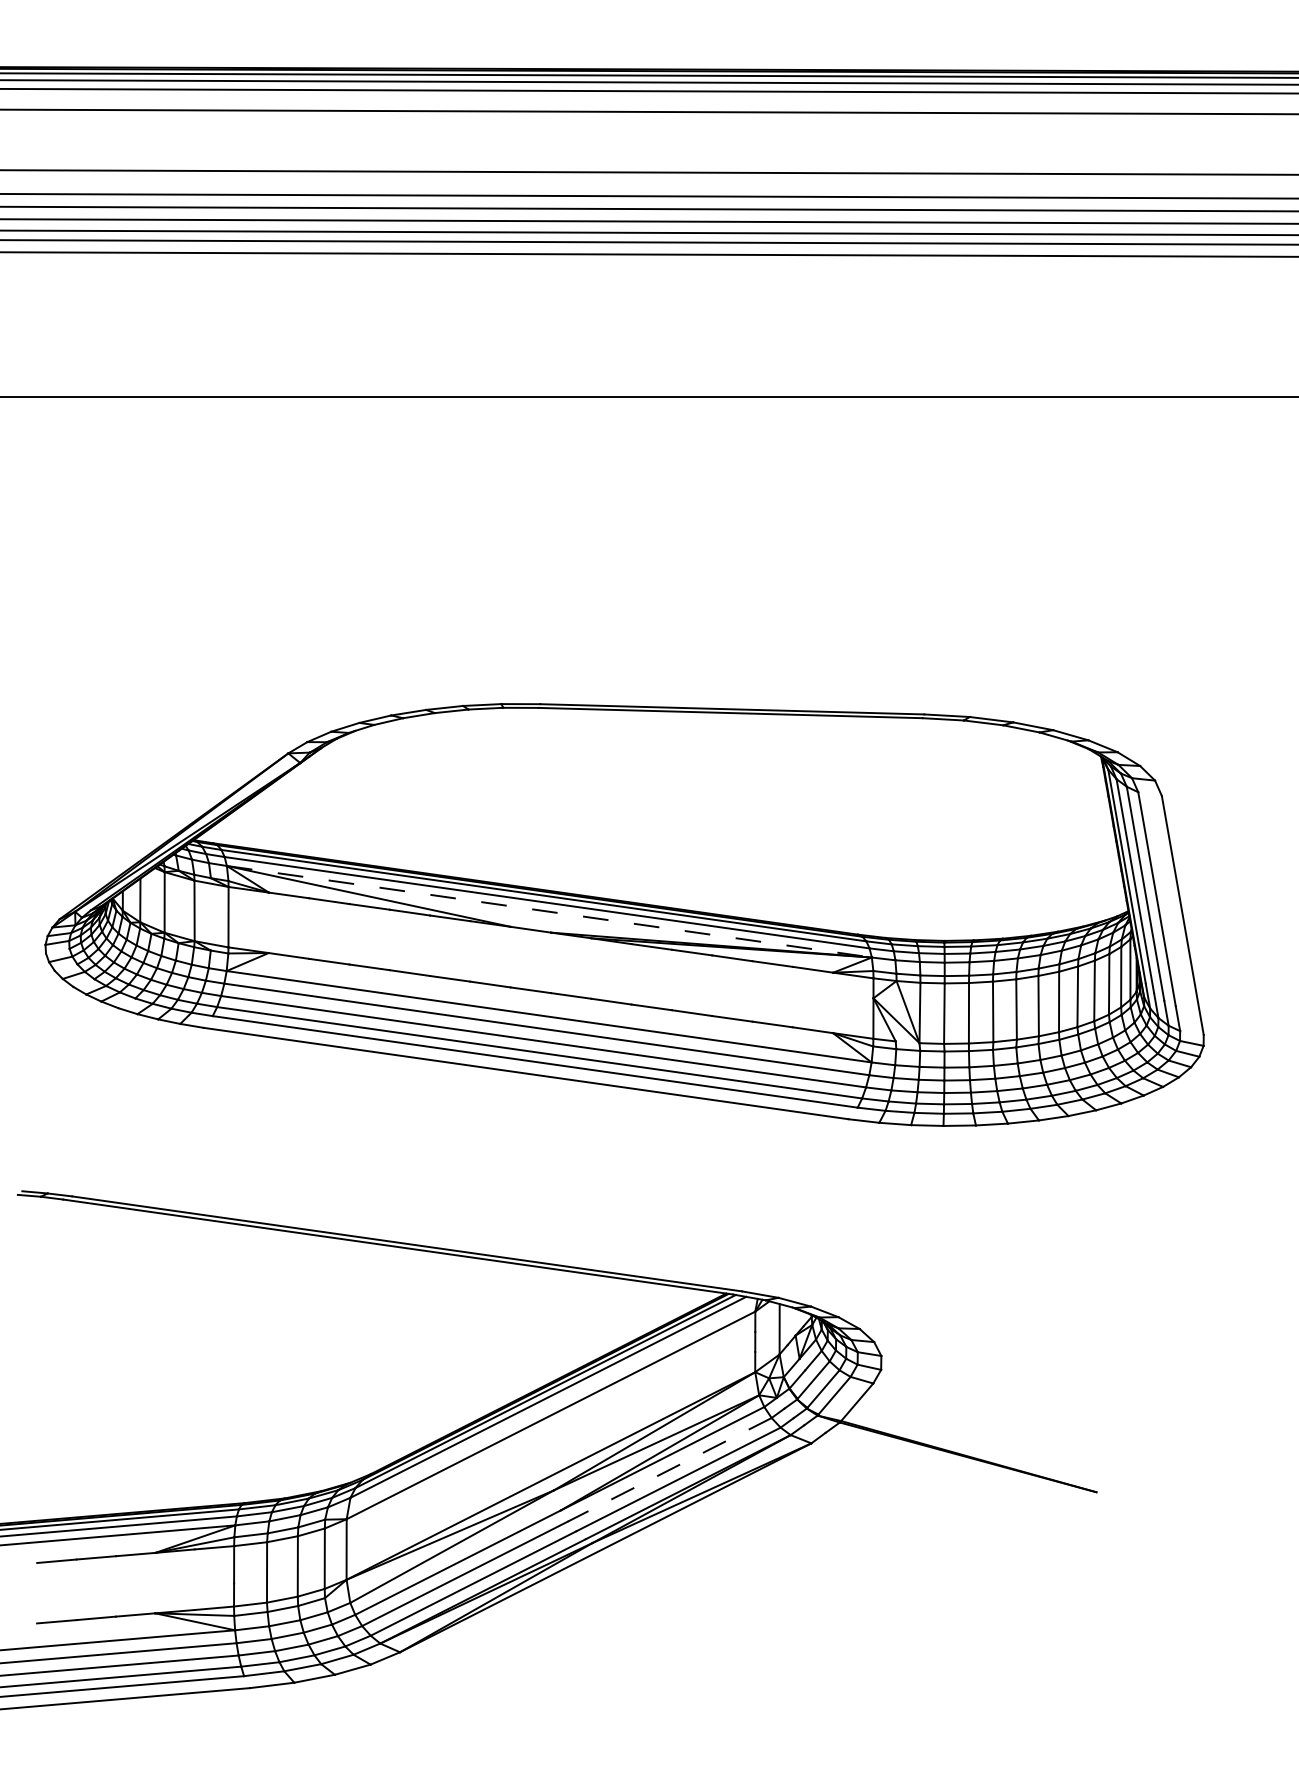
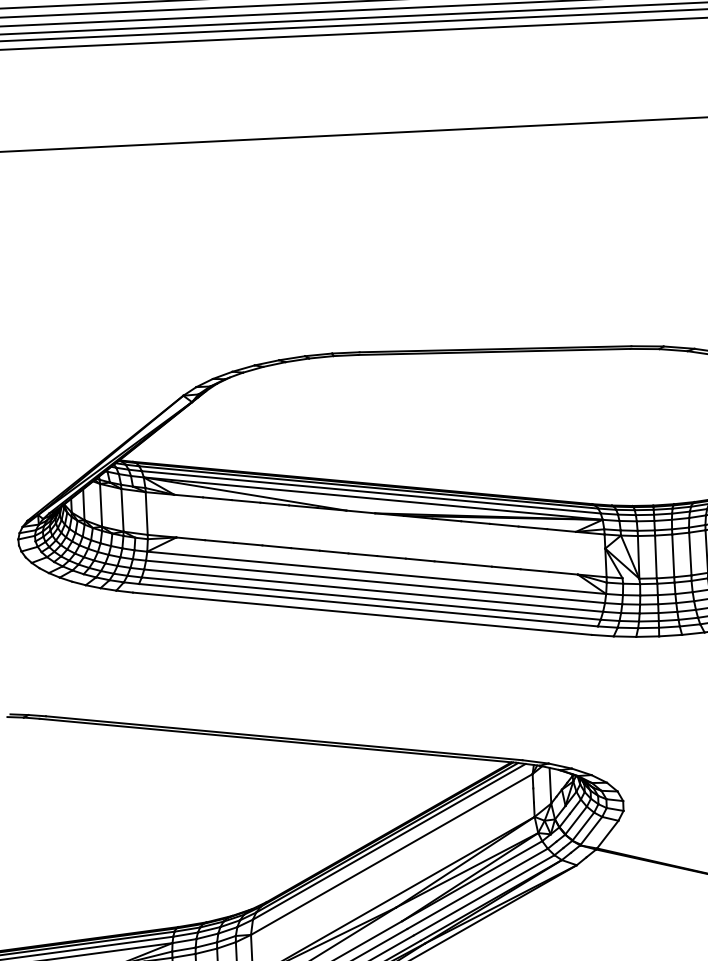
line: (549, 911) -> (373, 498), dashed -> solid
line: (669, 1470) -> (477, 889), dashed -> solid

